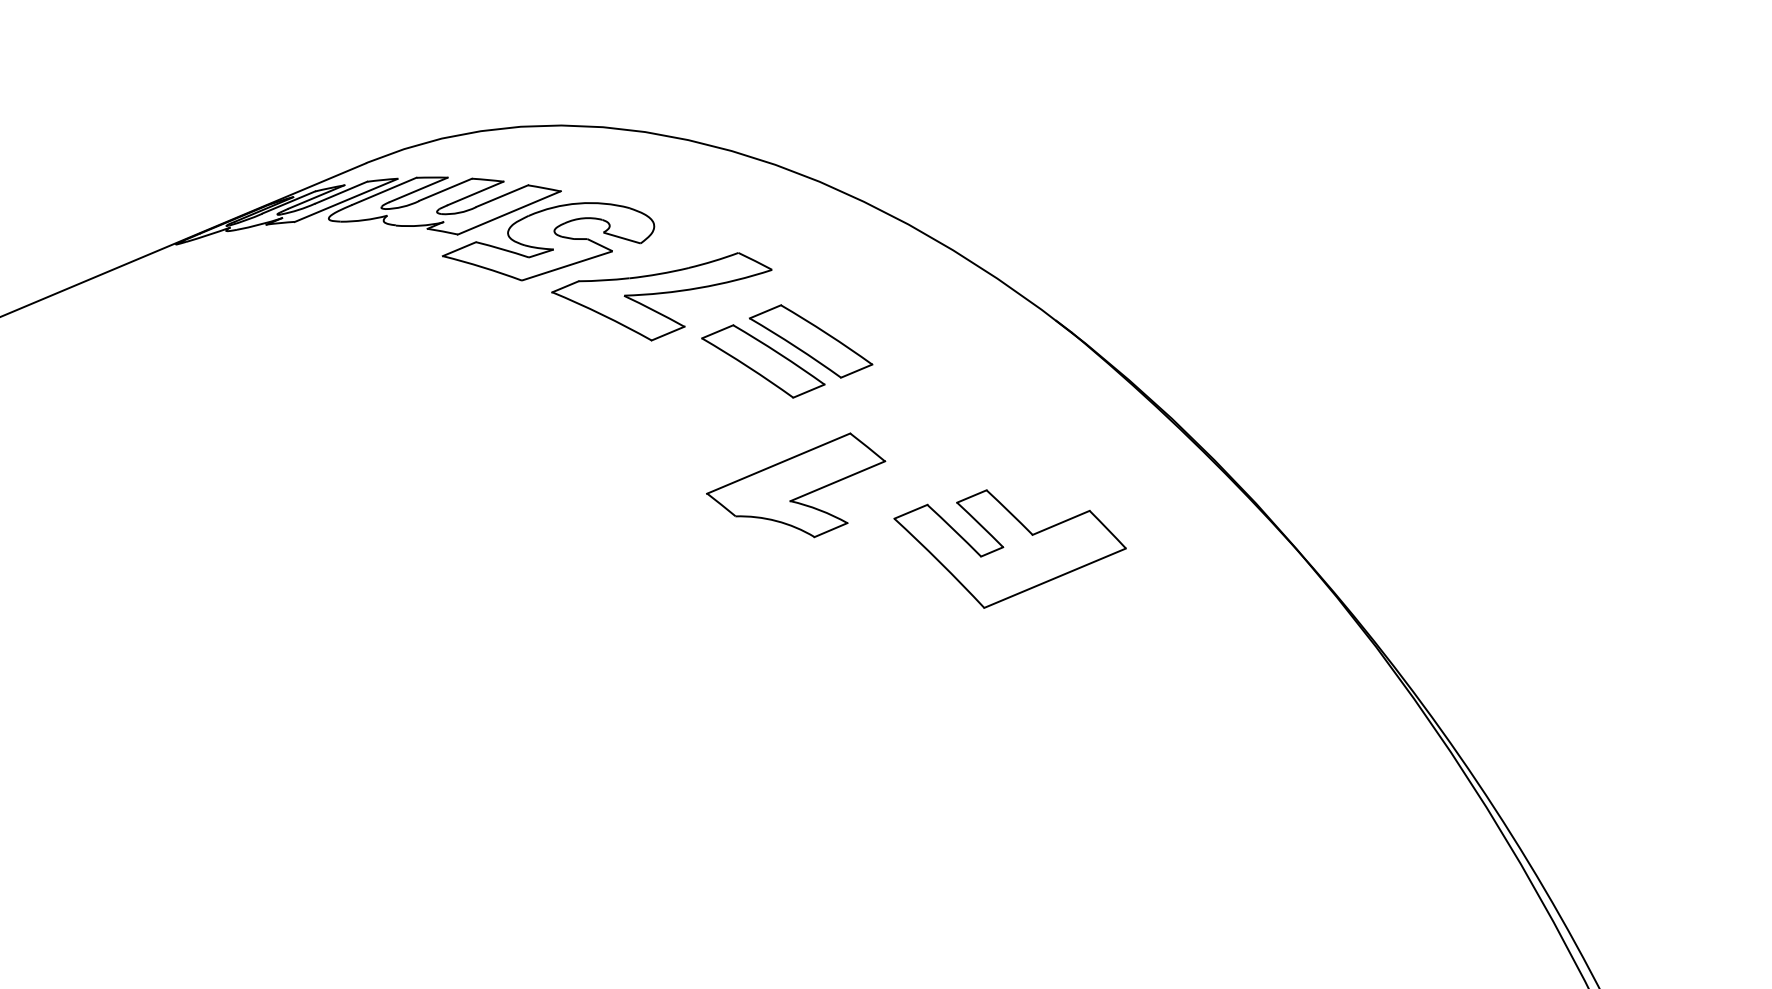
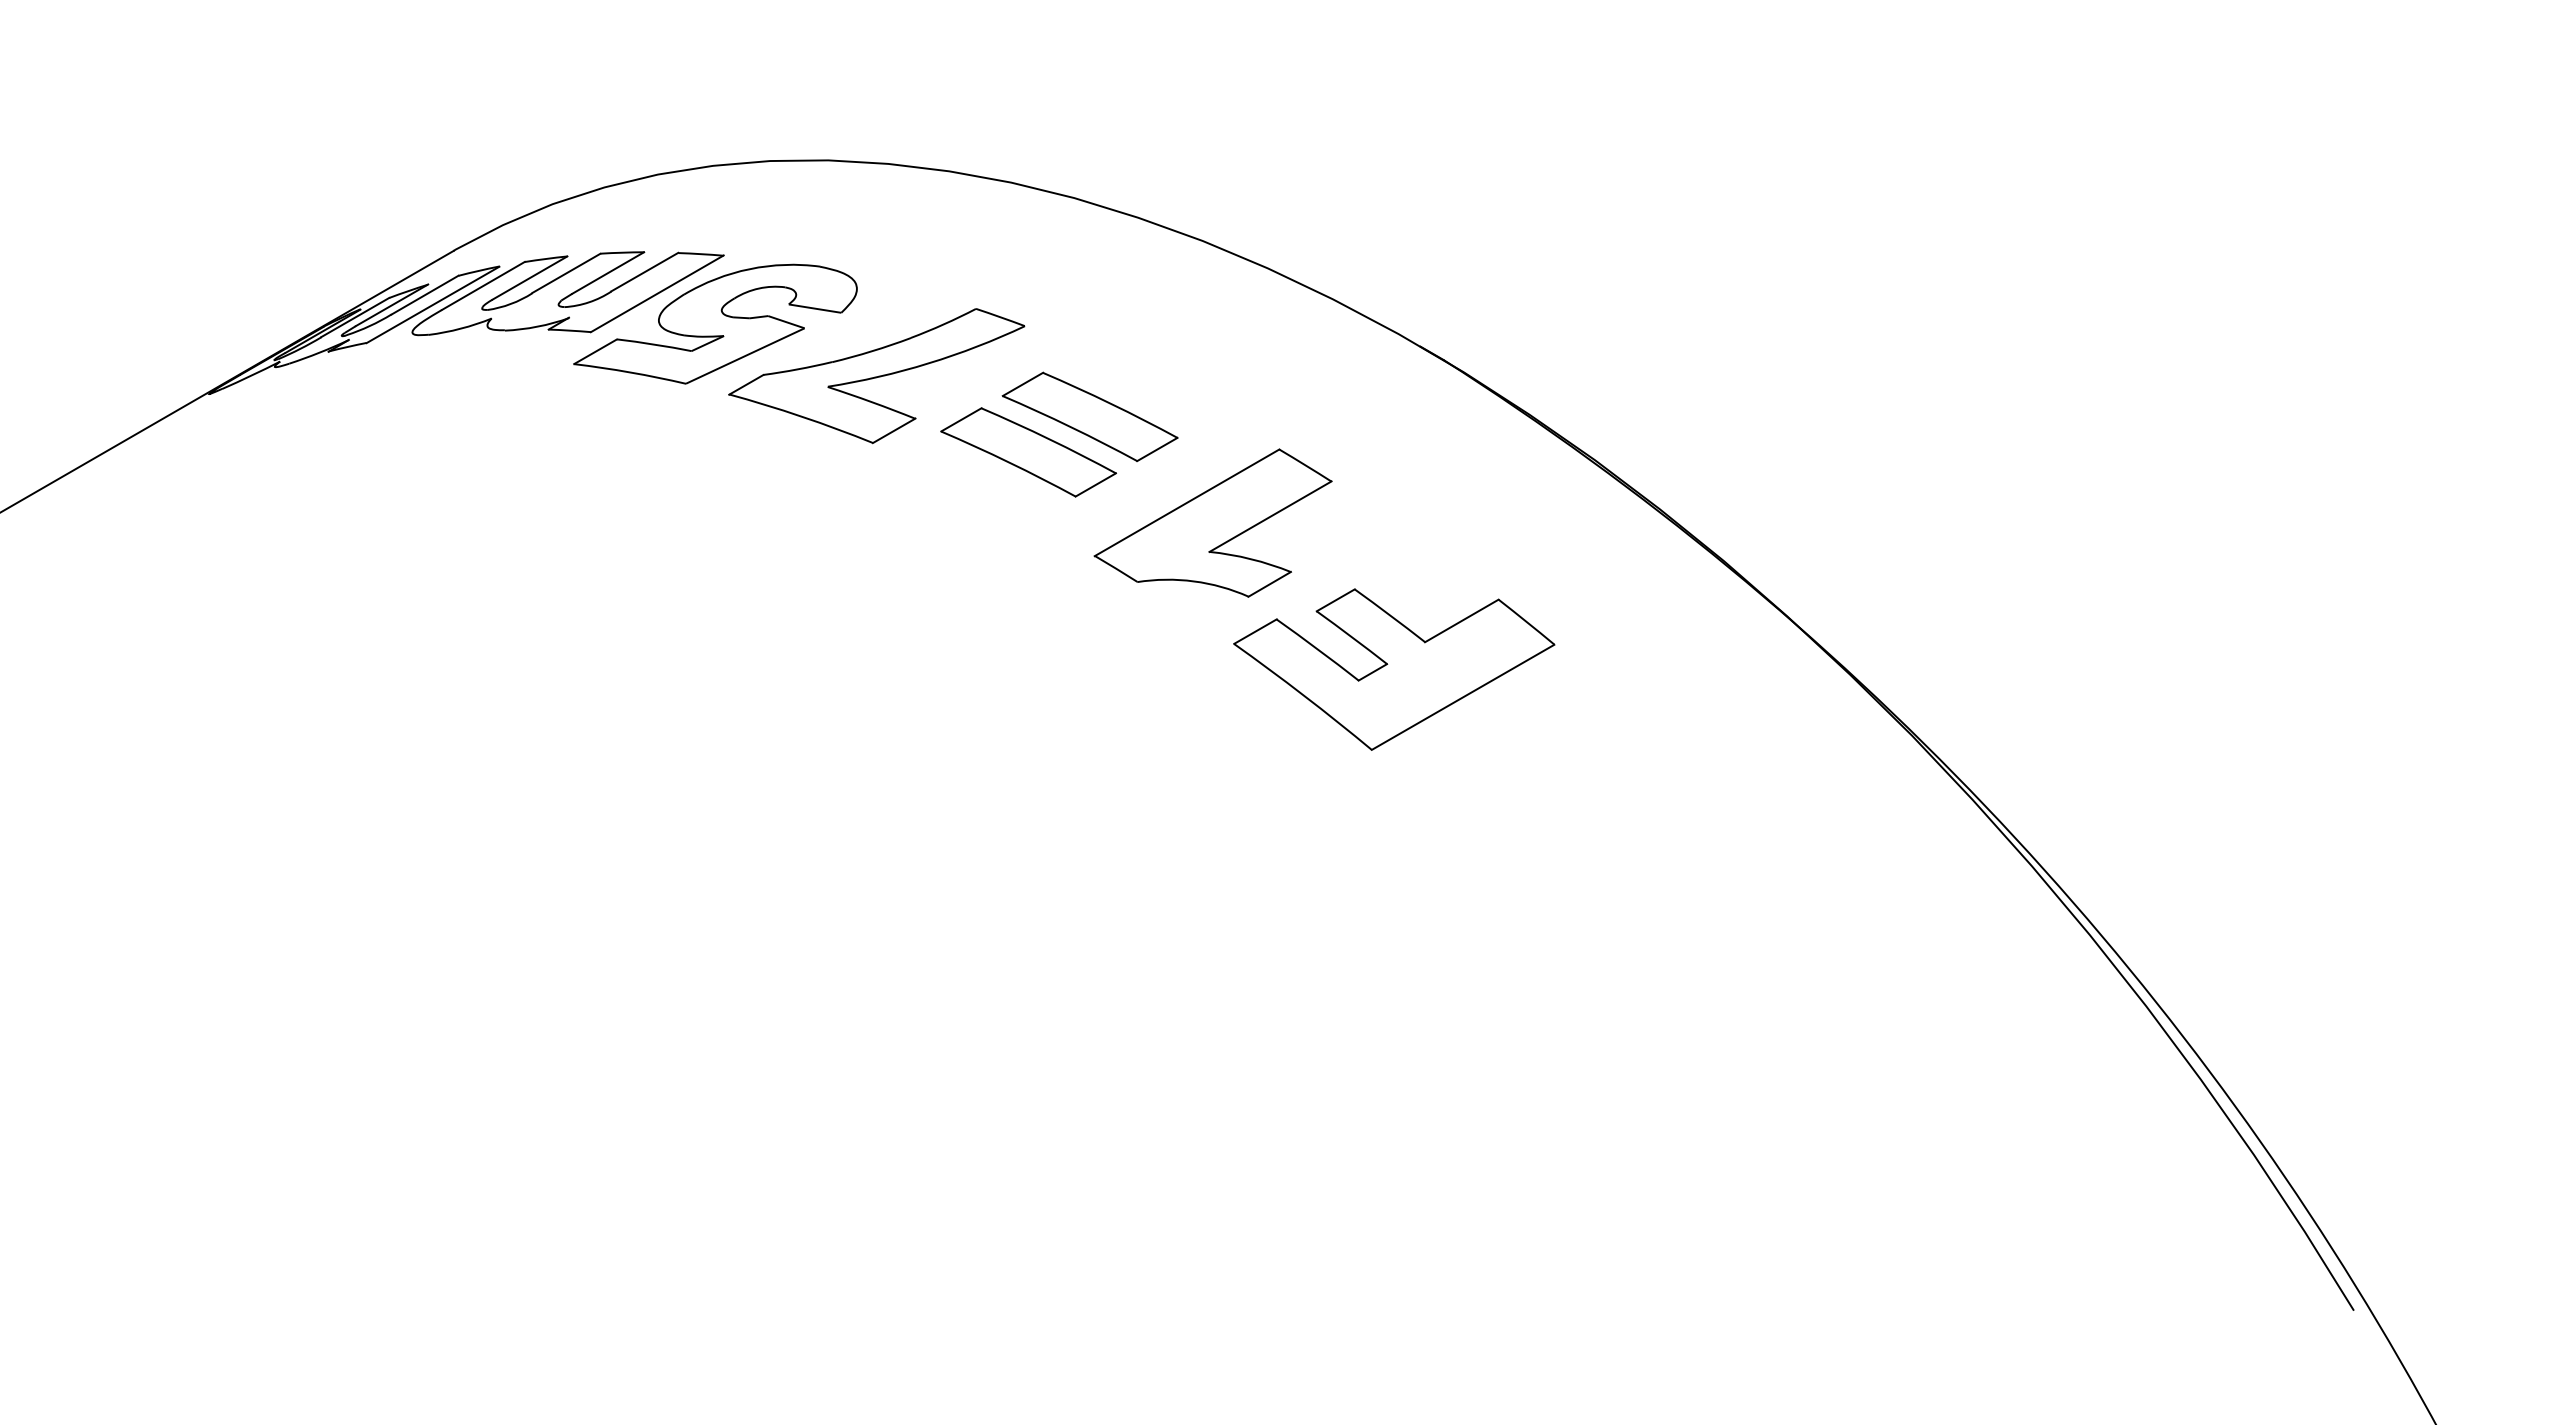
part: (795, 480) -> (1212, 522), moved

